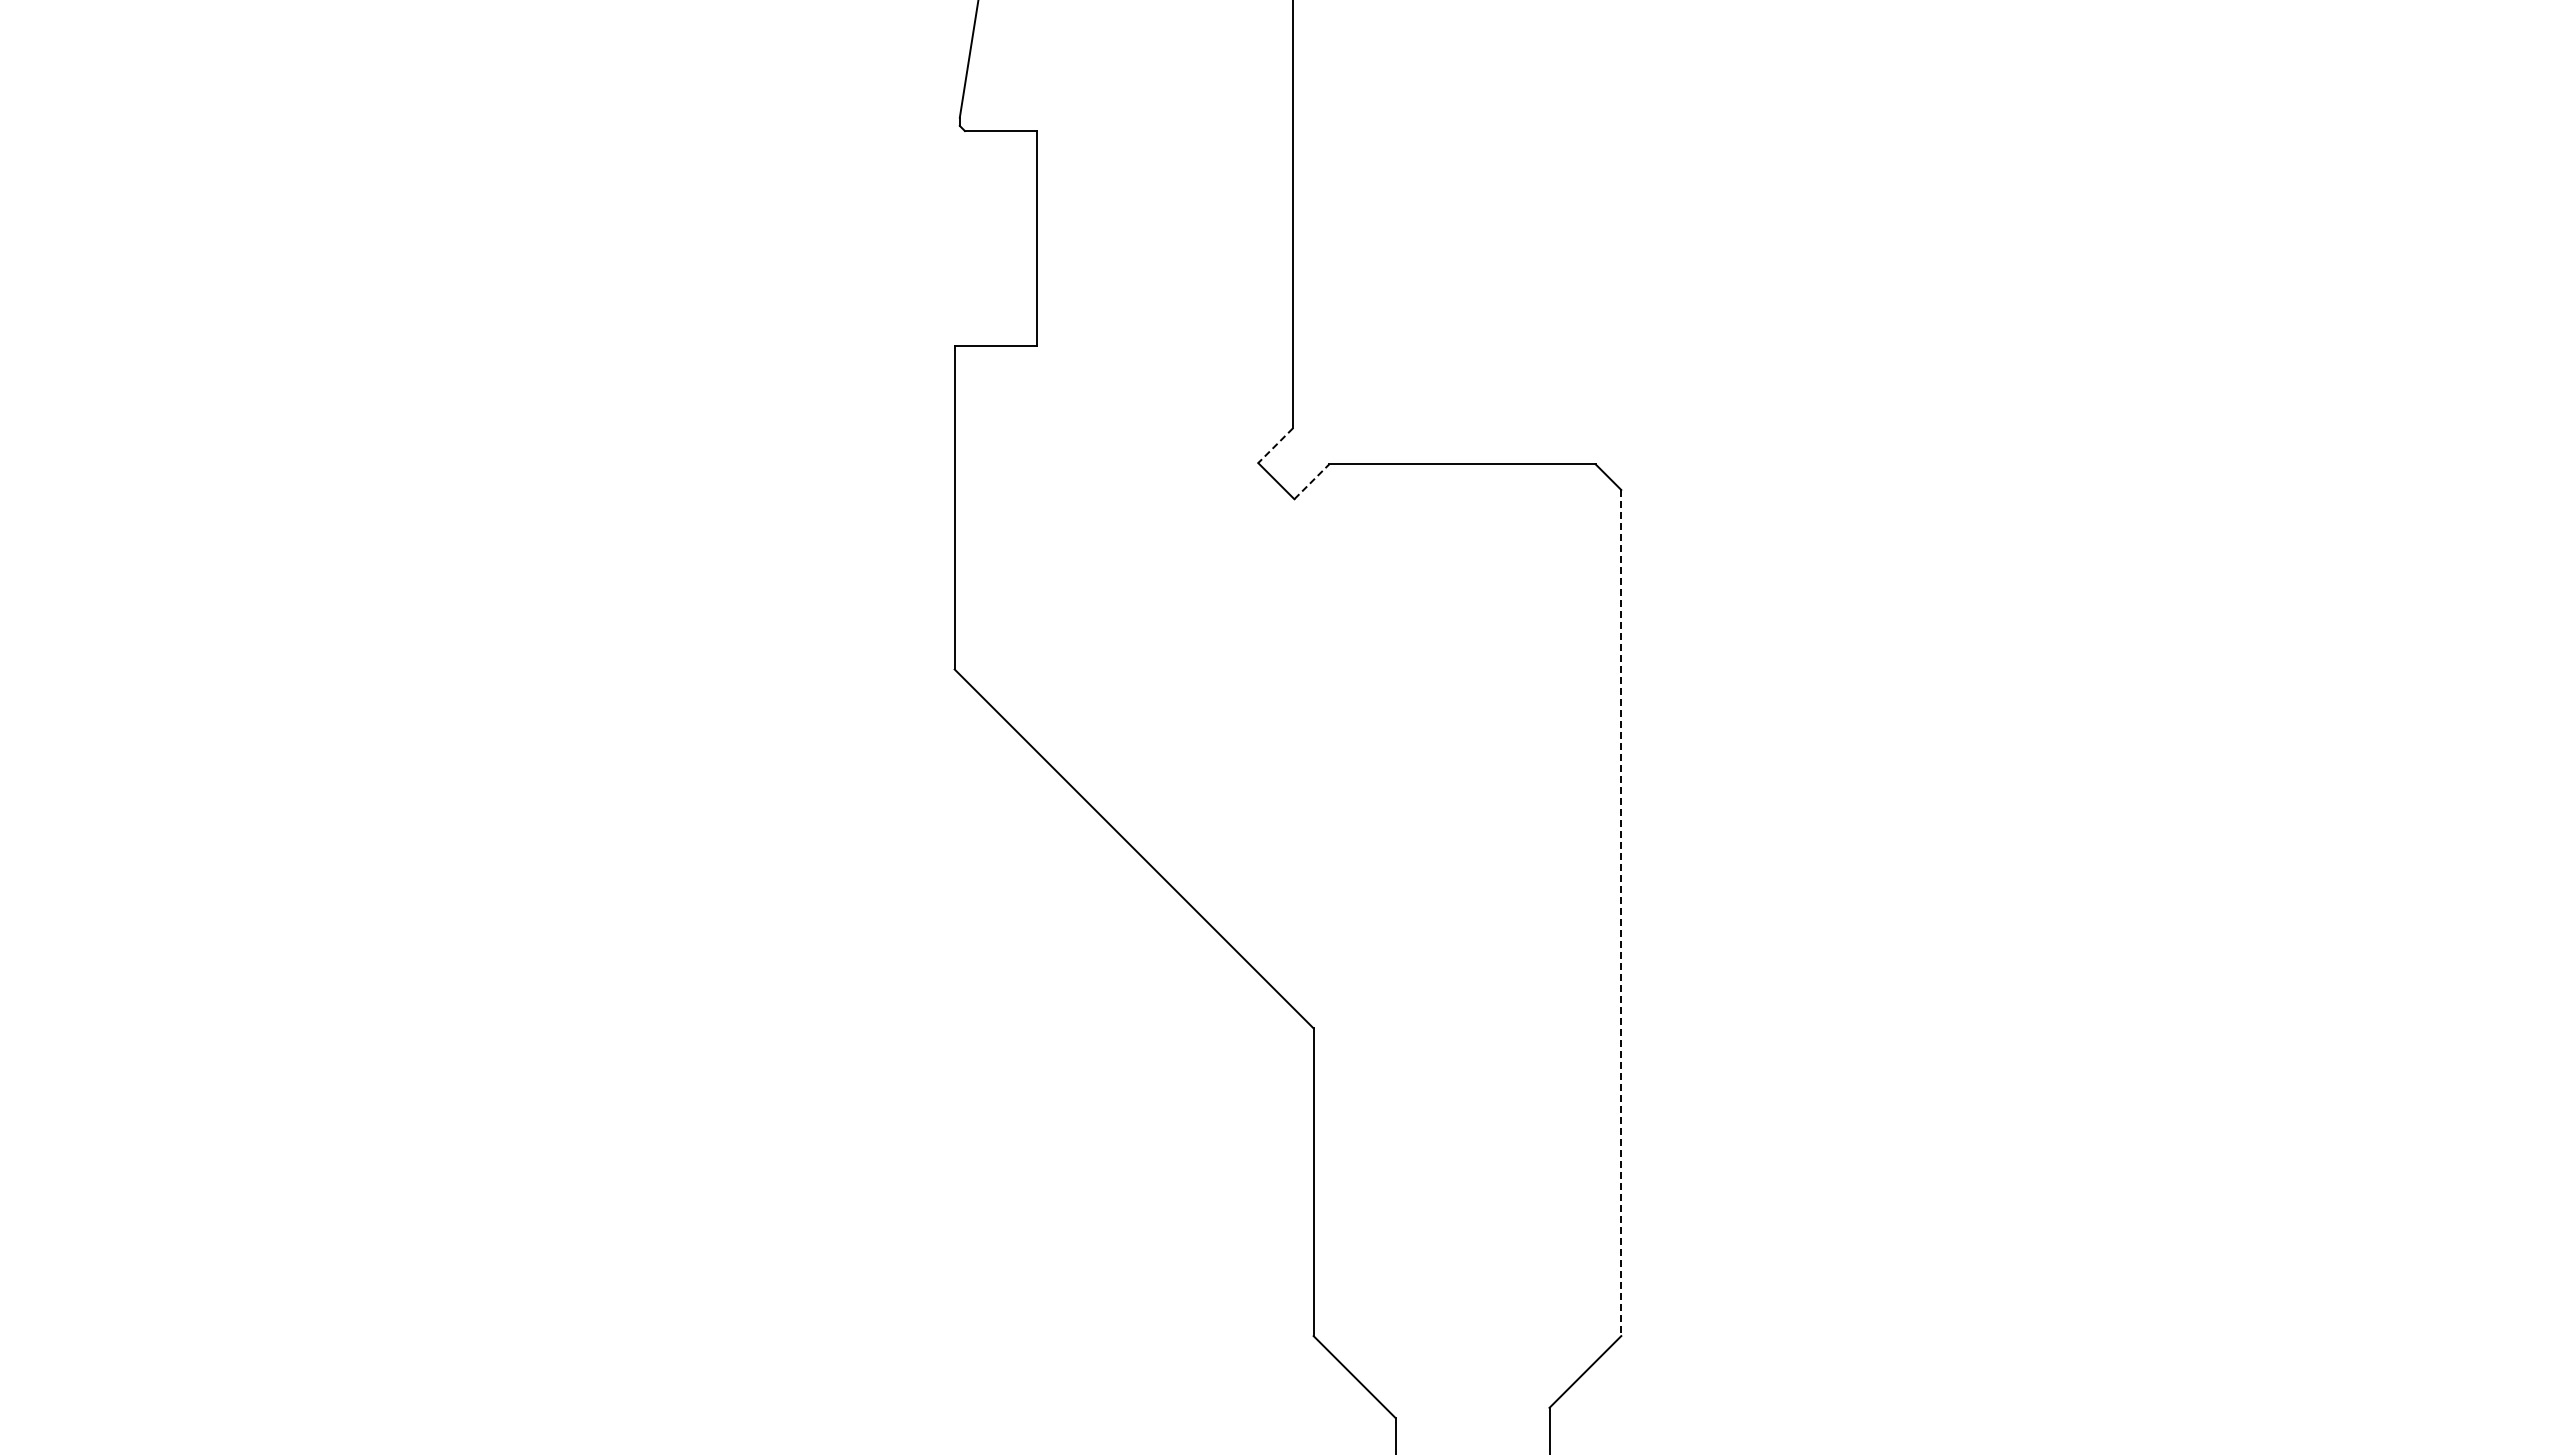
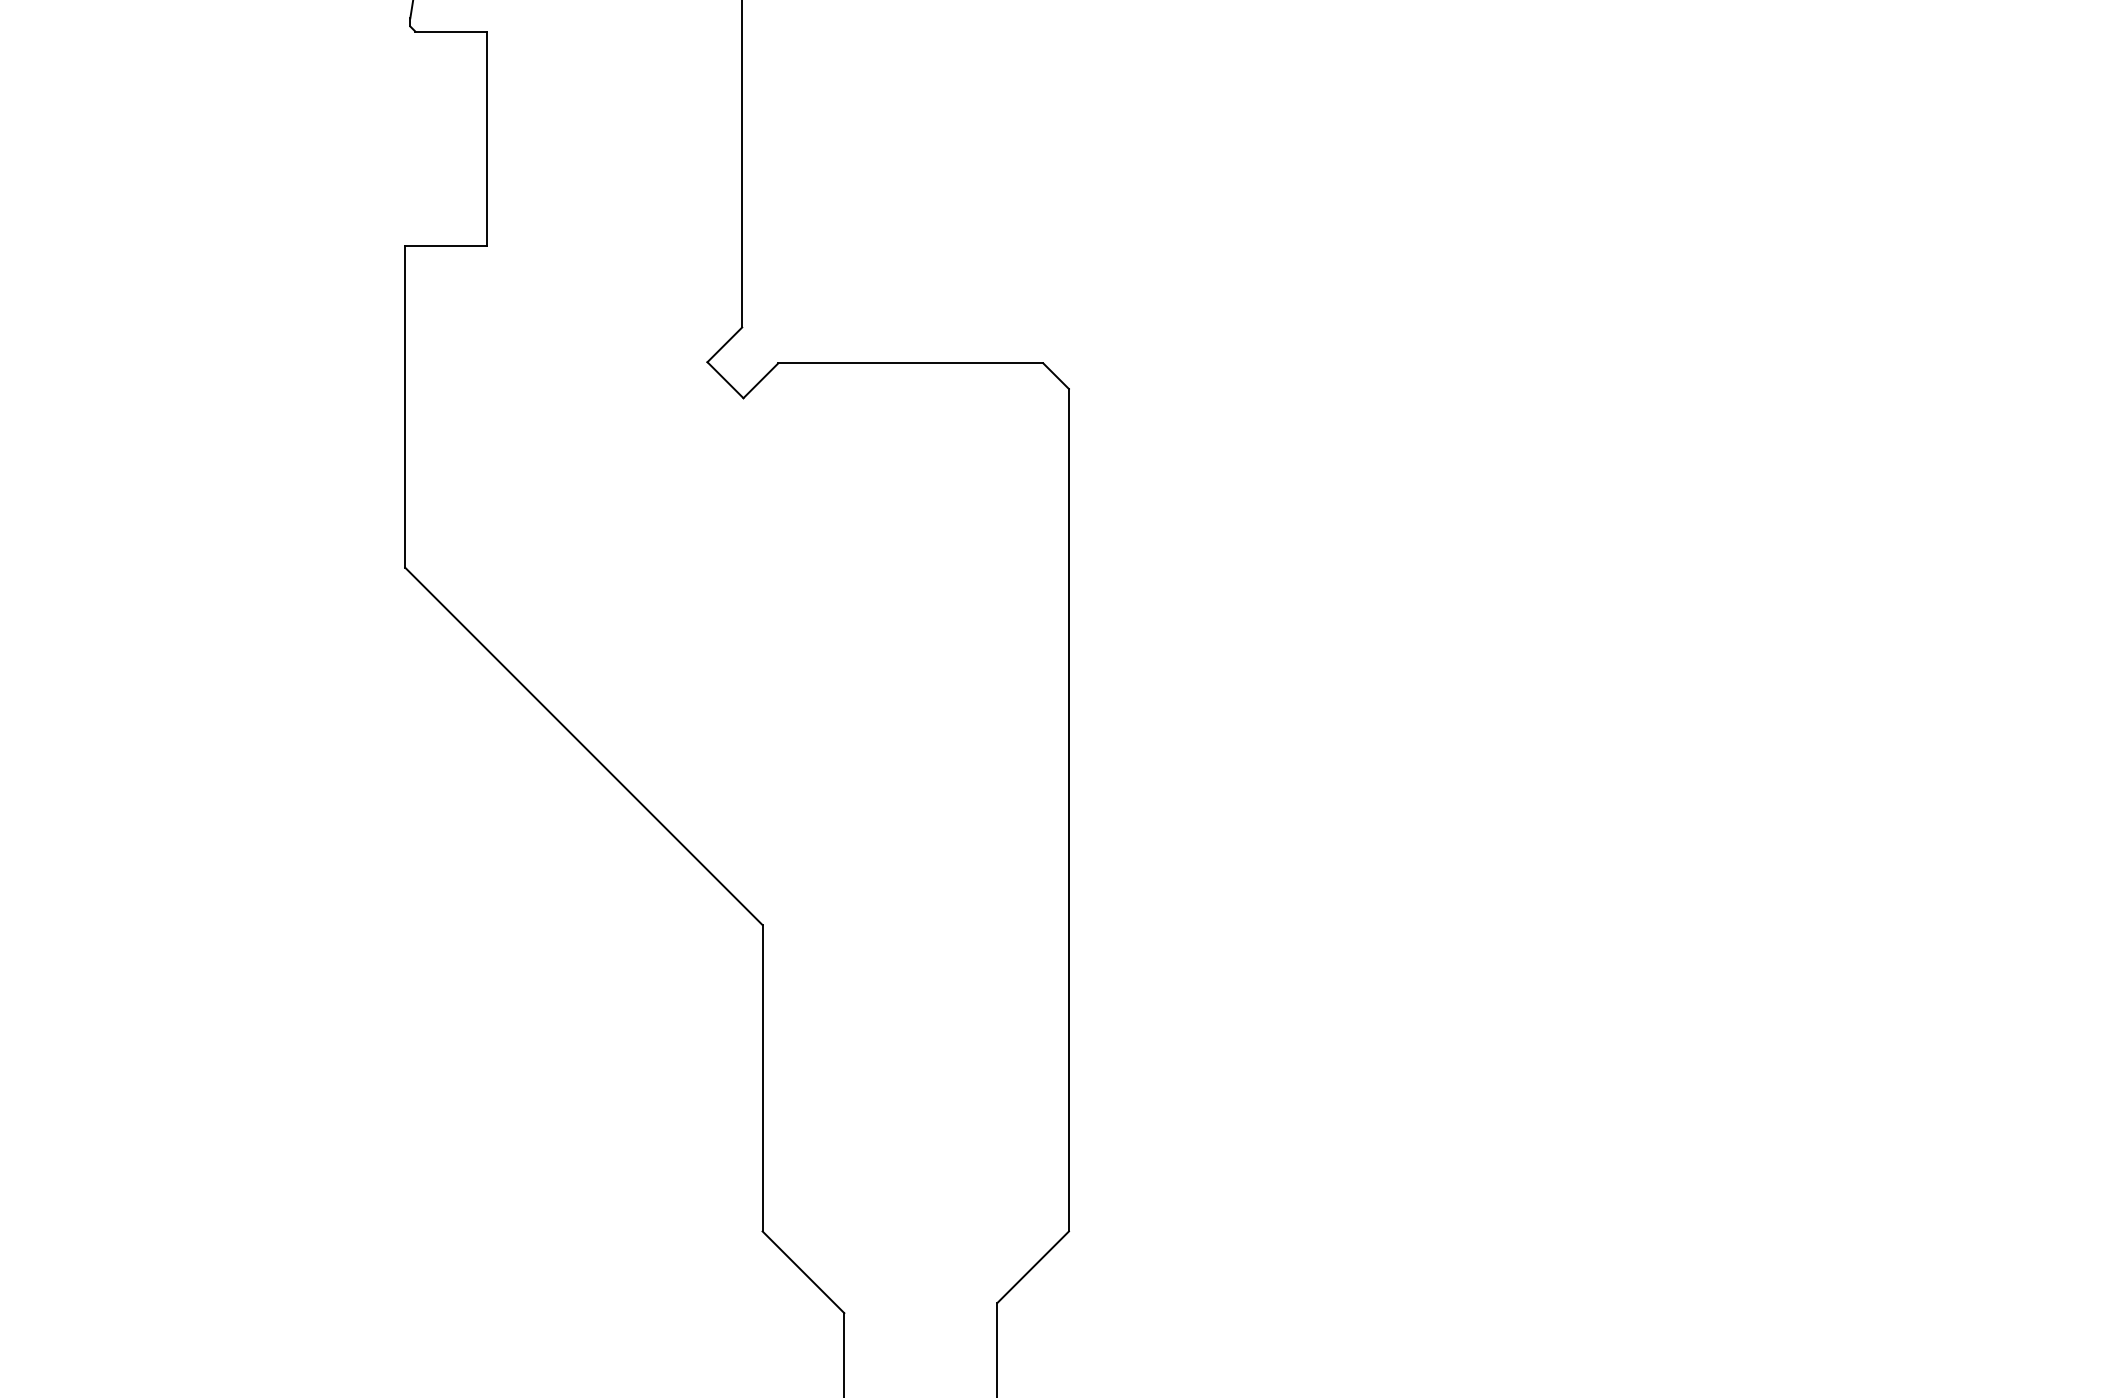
line: (1275, 445) -> (724, 344), dashed -> solid
line: (1311, 481) -> (760, 380), dashed -> solid
line: (1621, 913) -> (1069, 810), dashed -> solid

